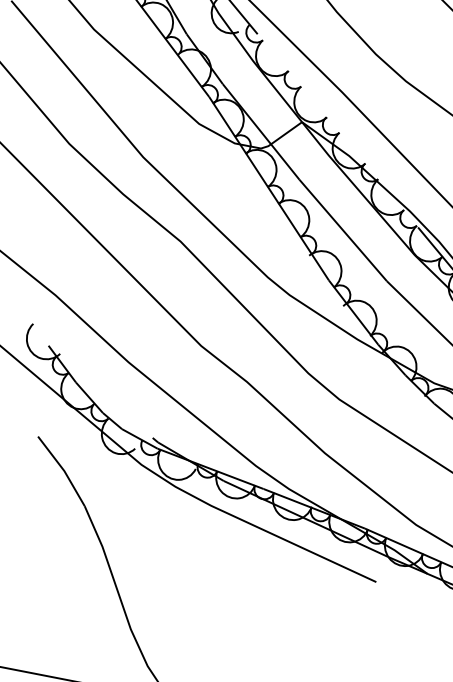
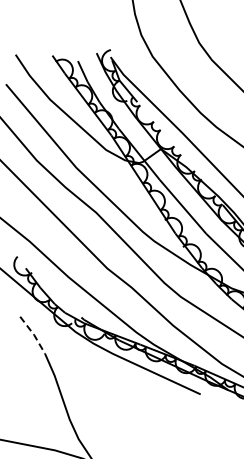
line: (64, 471) -> (34, 335), solid -> dashed

